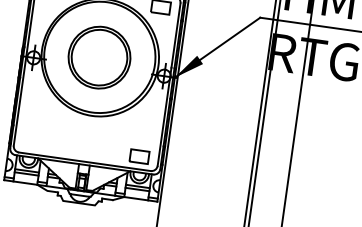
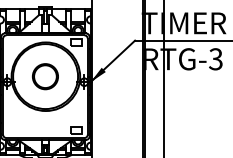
part: (99, 57) -> (45, 76), size x0.7

